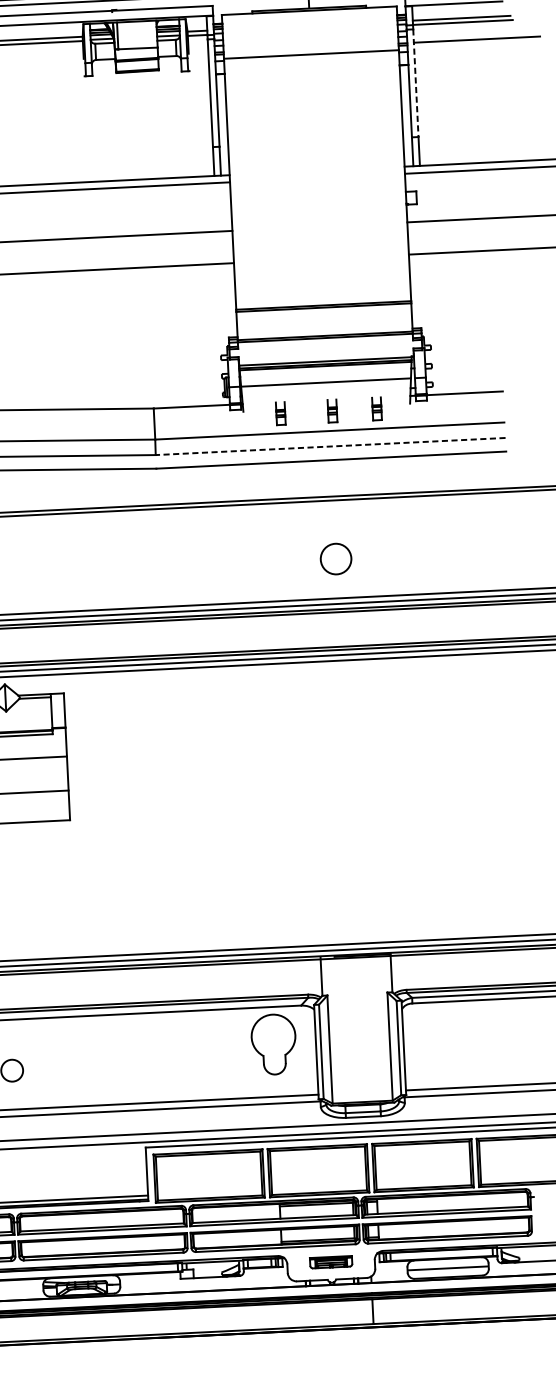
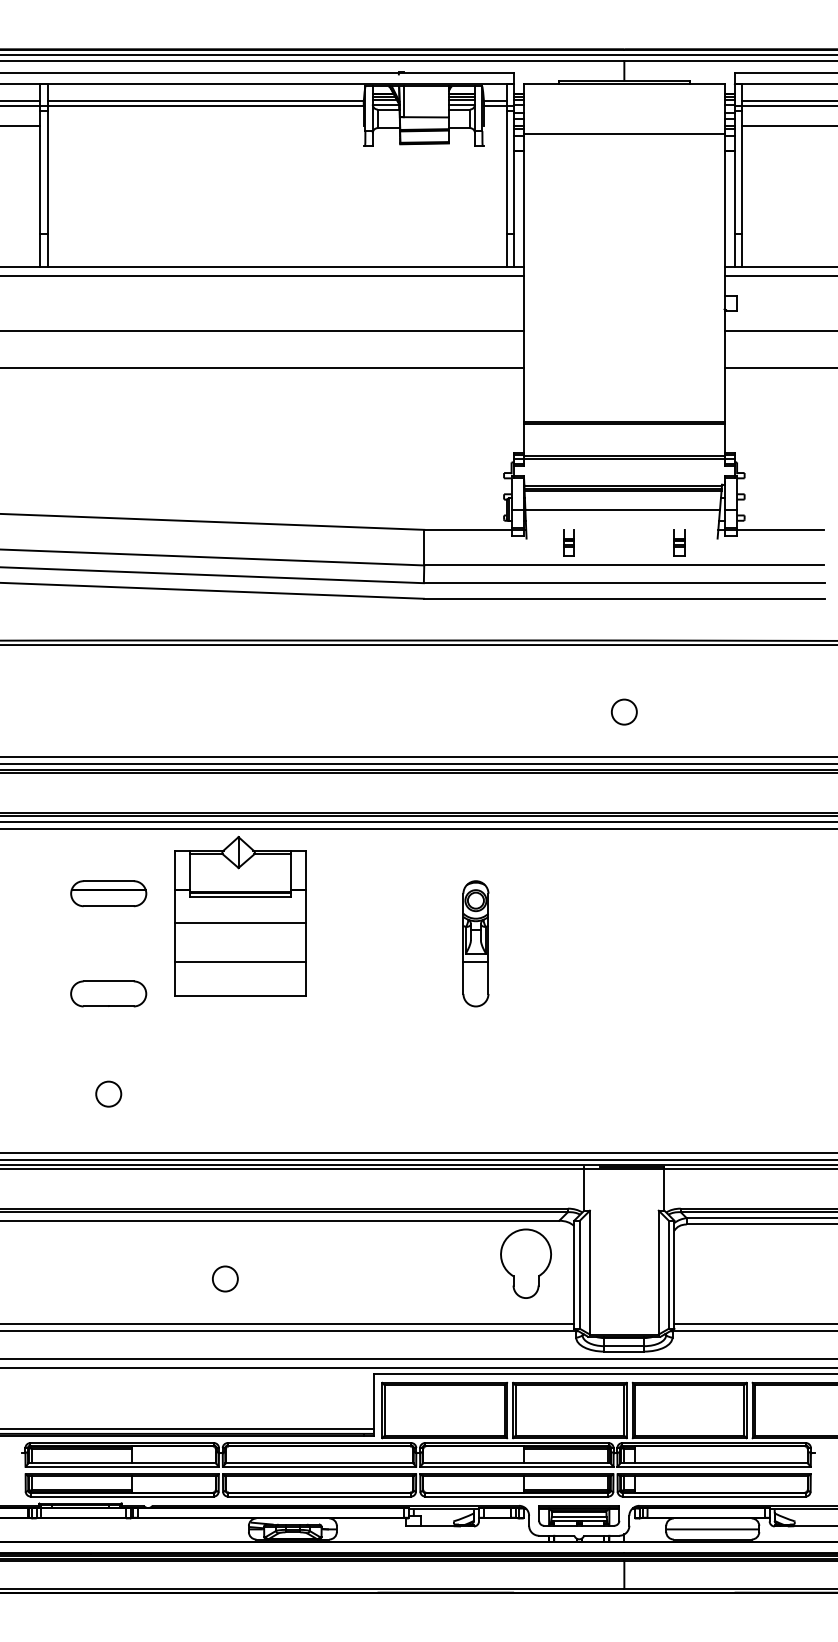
line: (416, 83) -> (742, 172), dashed -> solid
part: (332, 410) -> (628, 542), removed
line: (329, 446) -> (623, 583), dashed -> solid
circle: (336, 558) -> (624, 711), size x0.71
part: (216, 767) -> (475, 943), added
part: (331, 1261) -> (579, 1515), size x1.67

